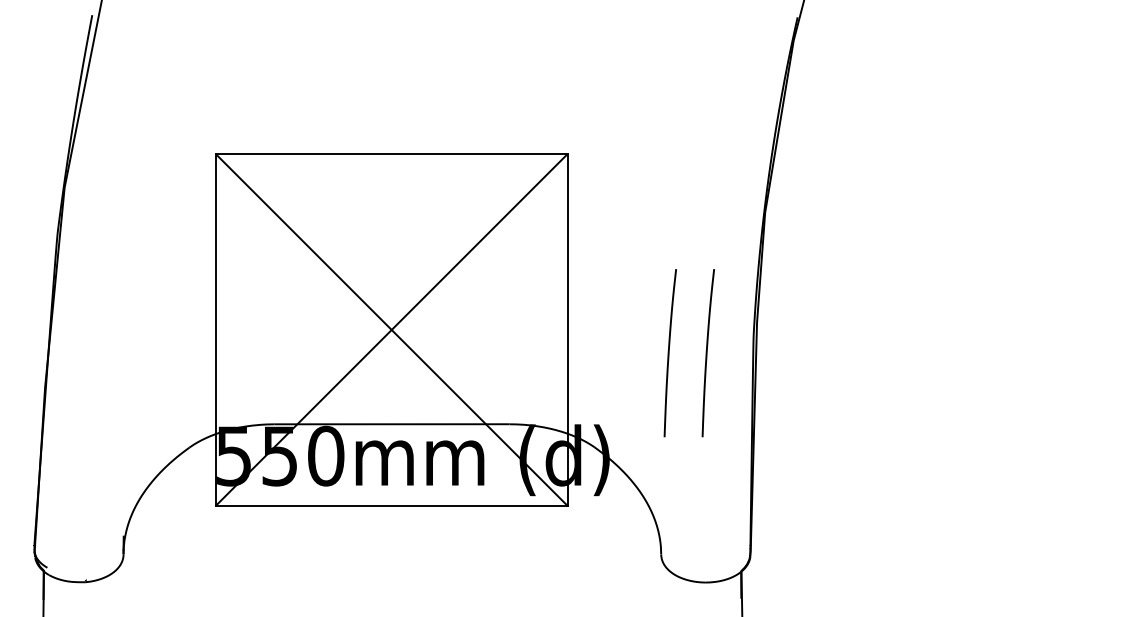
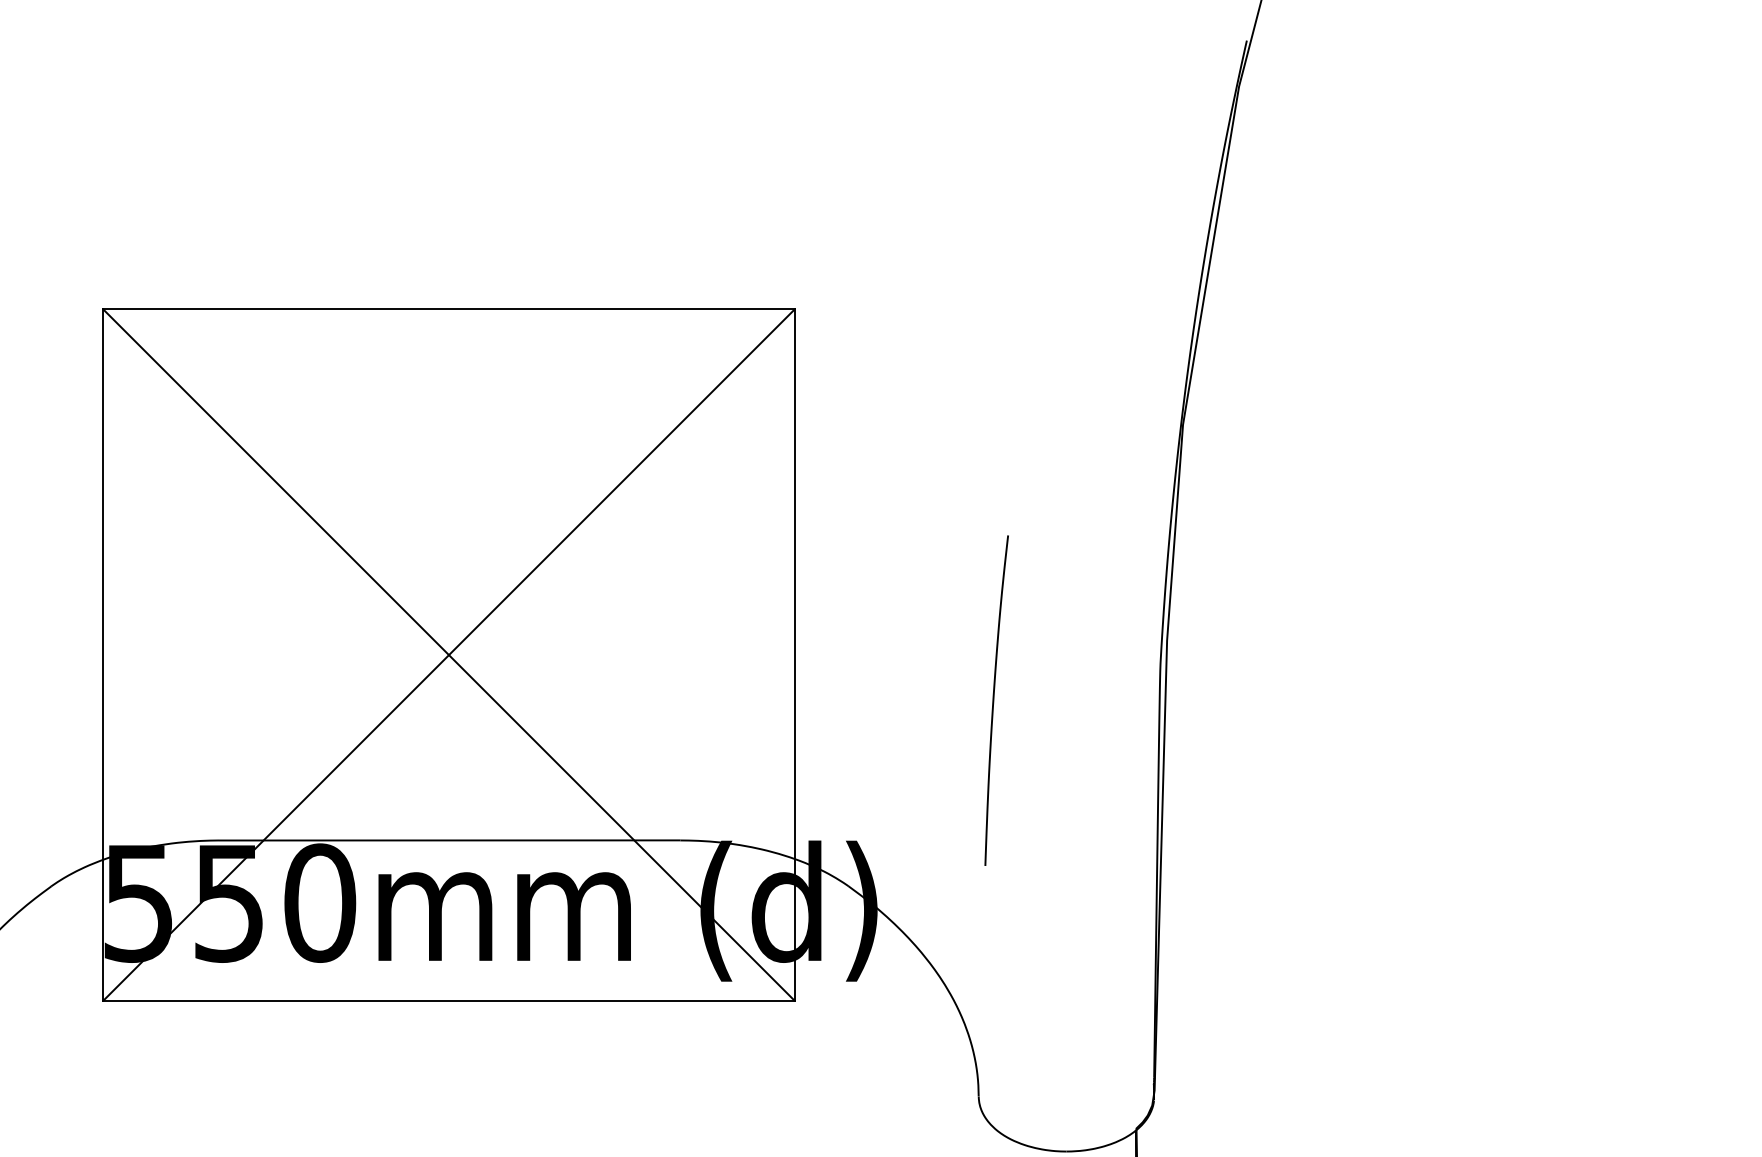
curve: (707, 353) -> (1069, 701), removed

